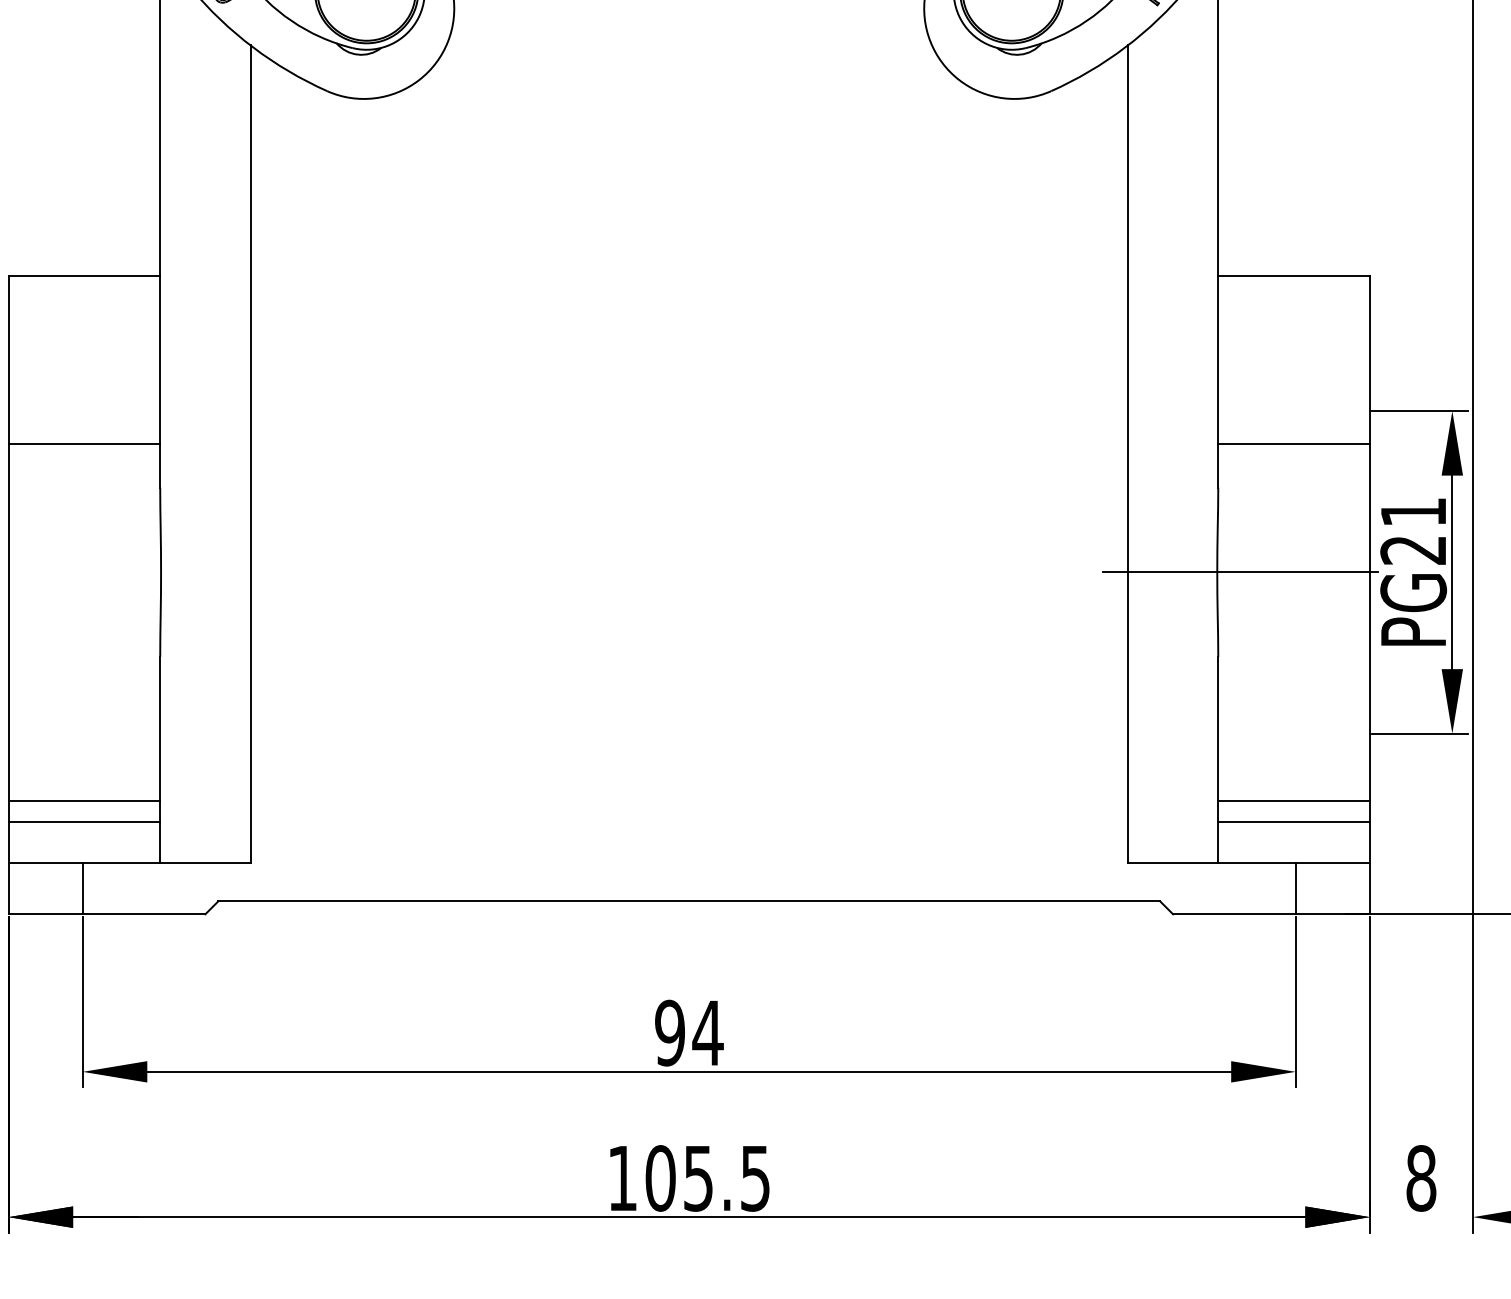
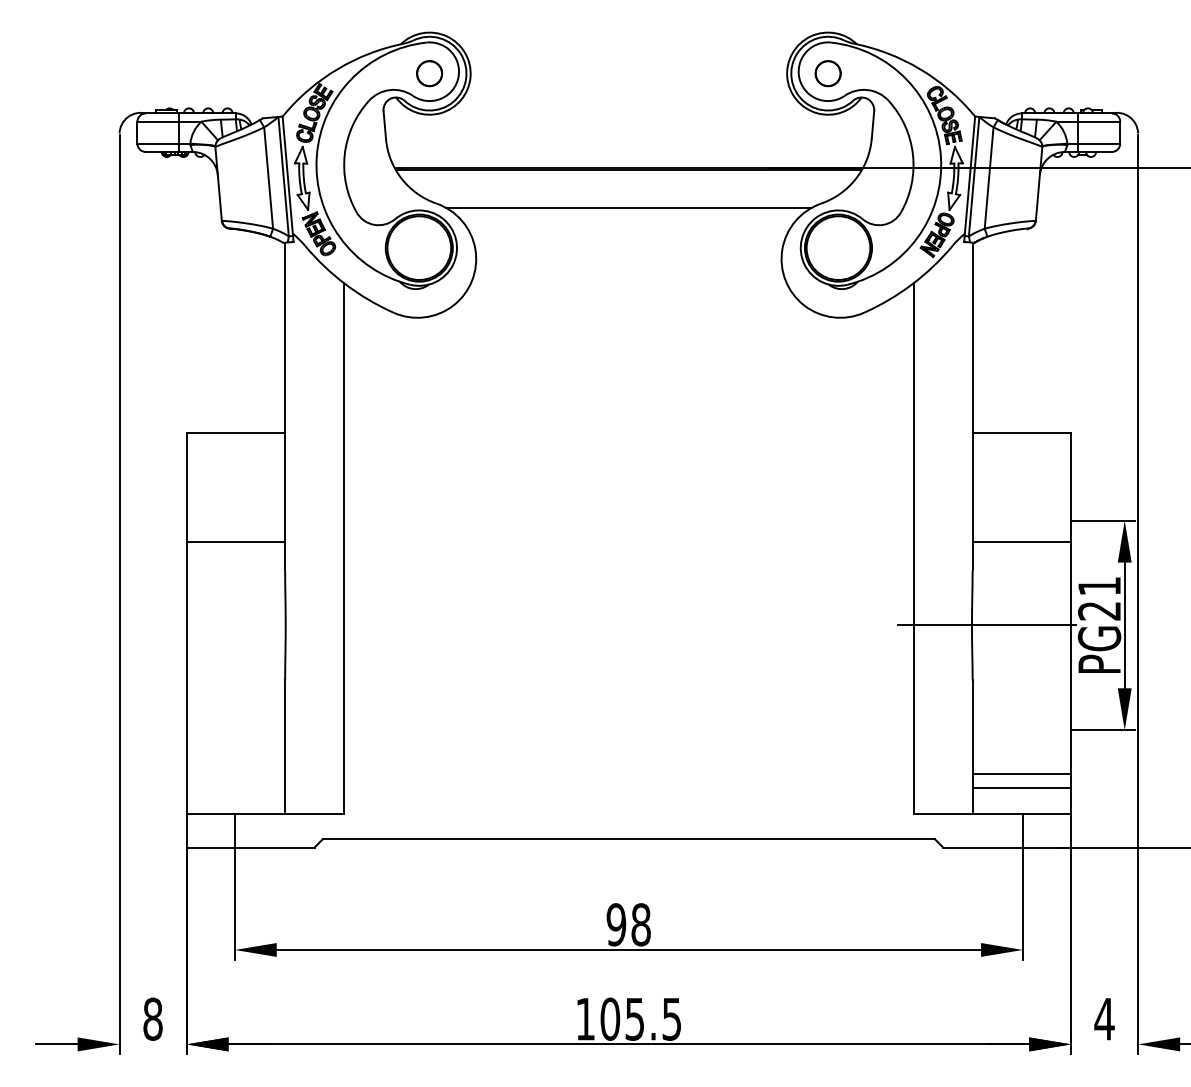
line: (83, 801) -> (235, 774), removed
line: (83, 821) -> (235, 787), removed
text: (707, 1032) -> (640, 924), 94 -> 98
text: (1421, 1177) -> (1104, 1018), 8 -> 4

